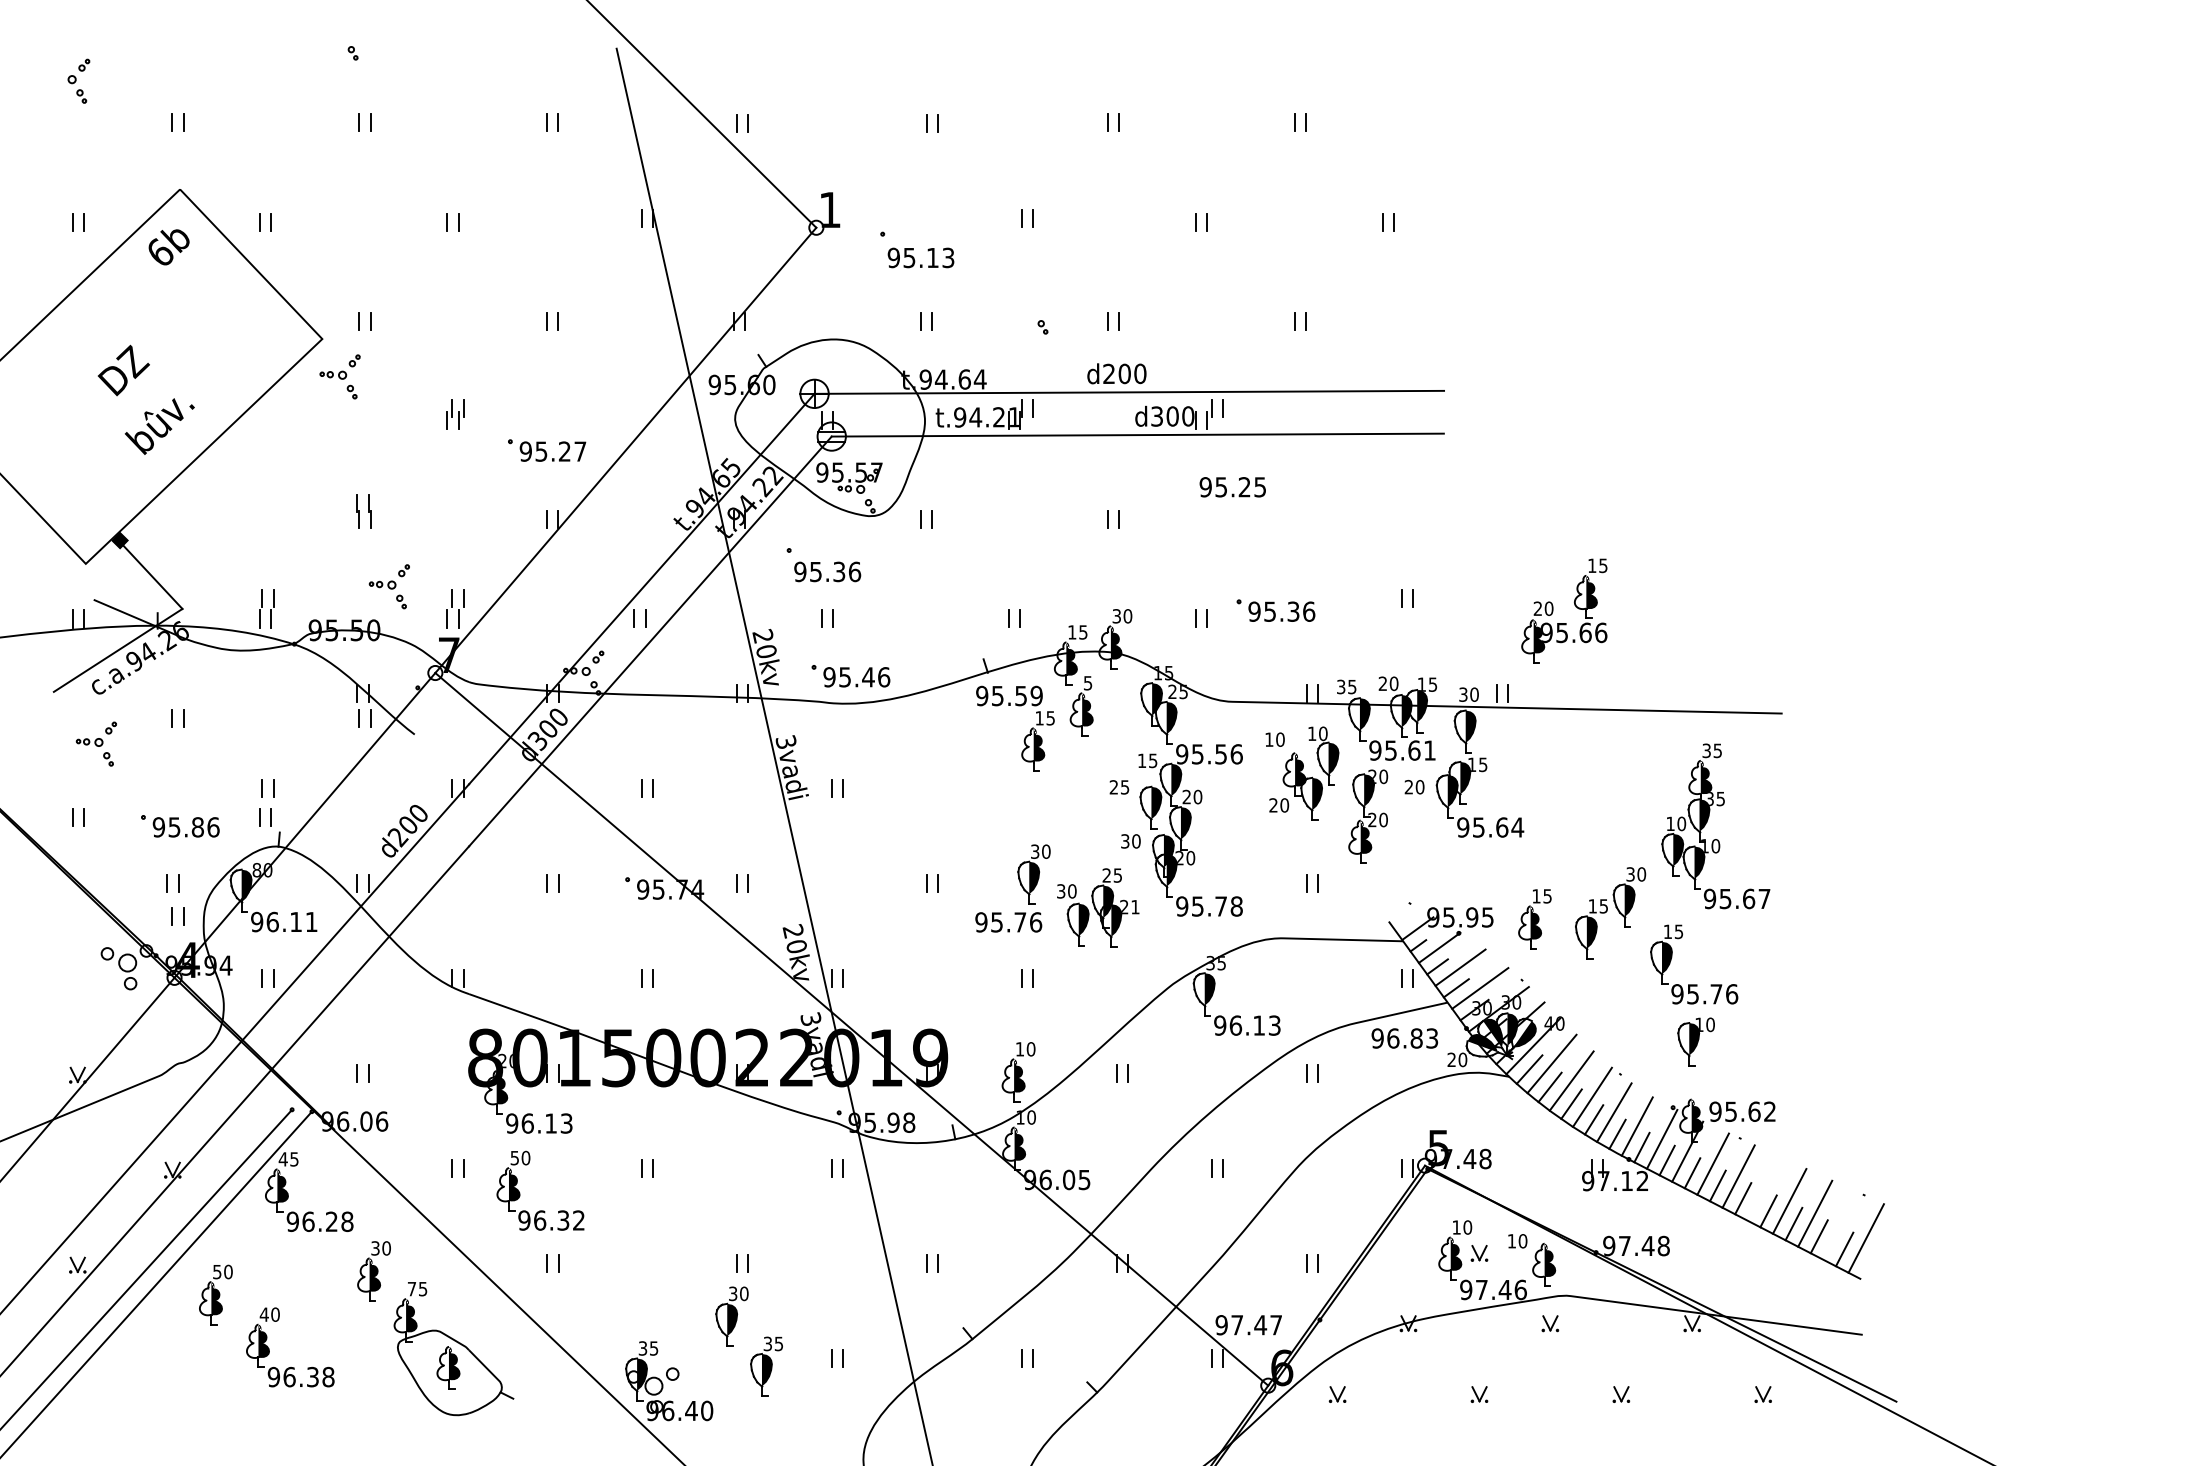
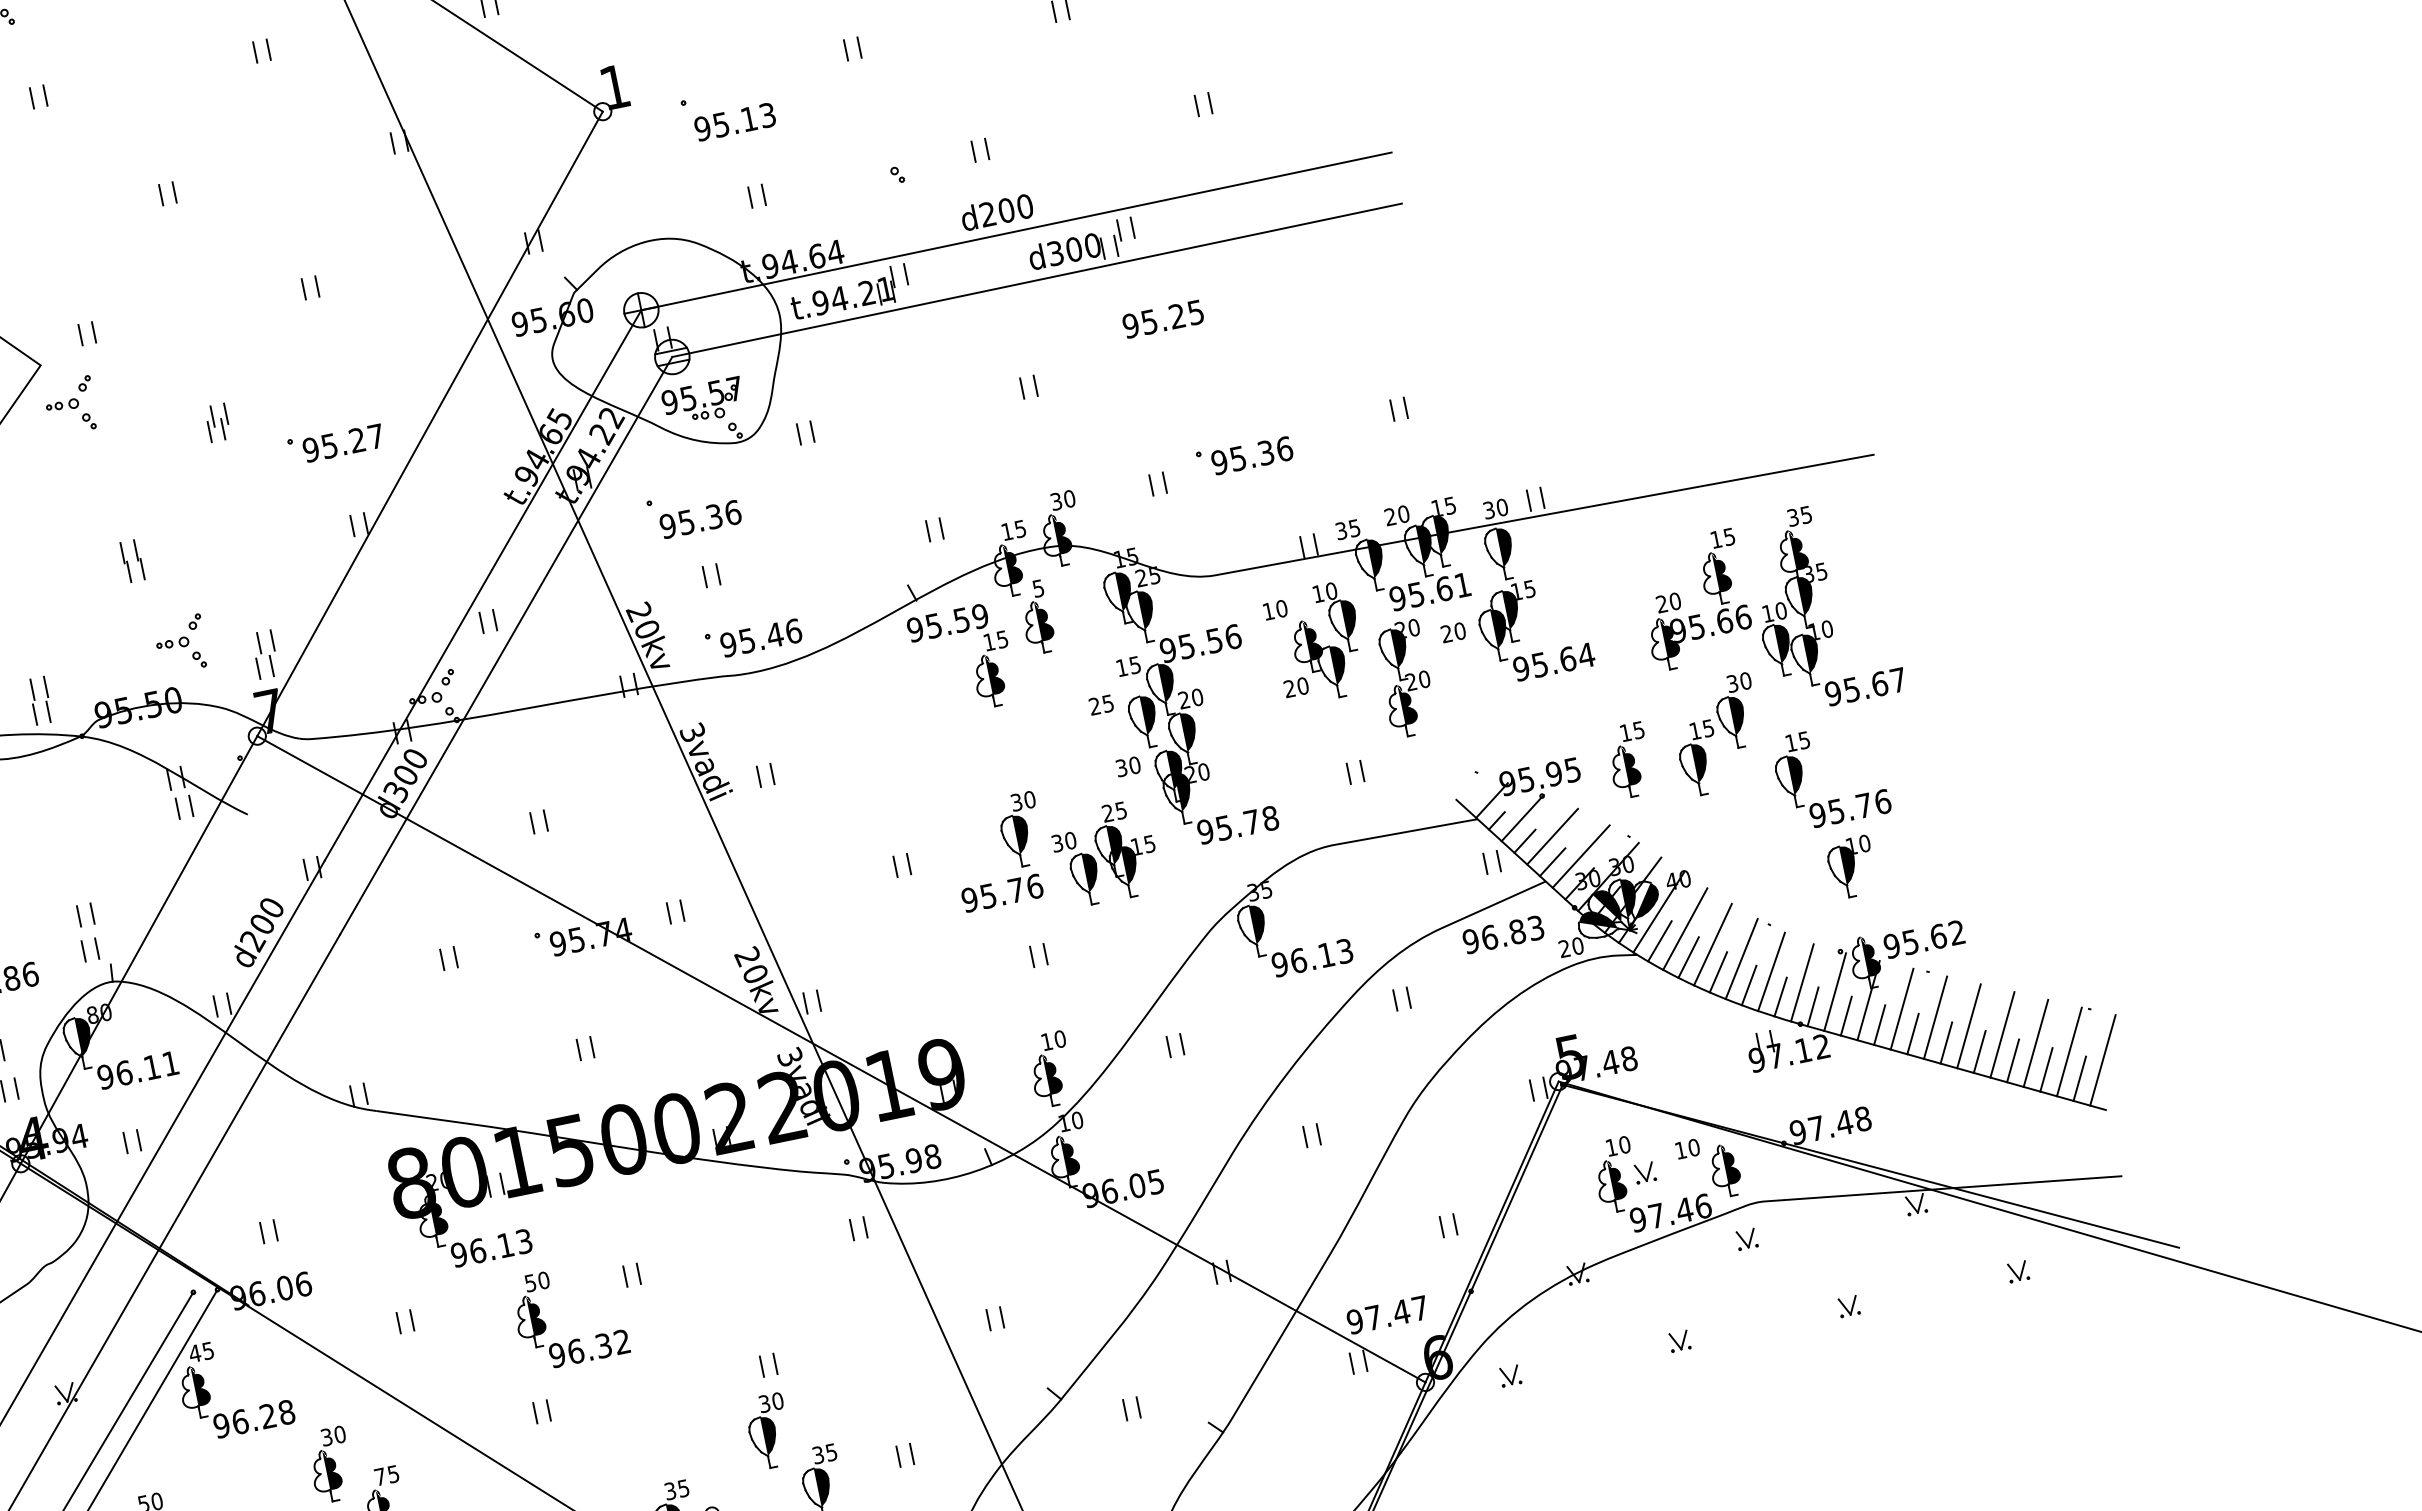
part: (1553, 610) -> (1680, 602), moved
text: (1129, 906) -> (1142, 844), 21 -> 15
line: (1763, 1188) -> (1968, 1025), added
part: (540, 1210) -> (574, 1339), moved
line: (1840, 1225) -> (2068, 1051), added

